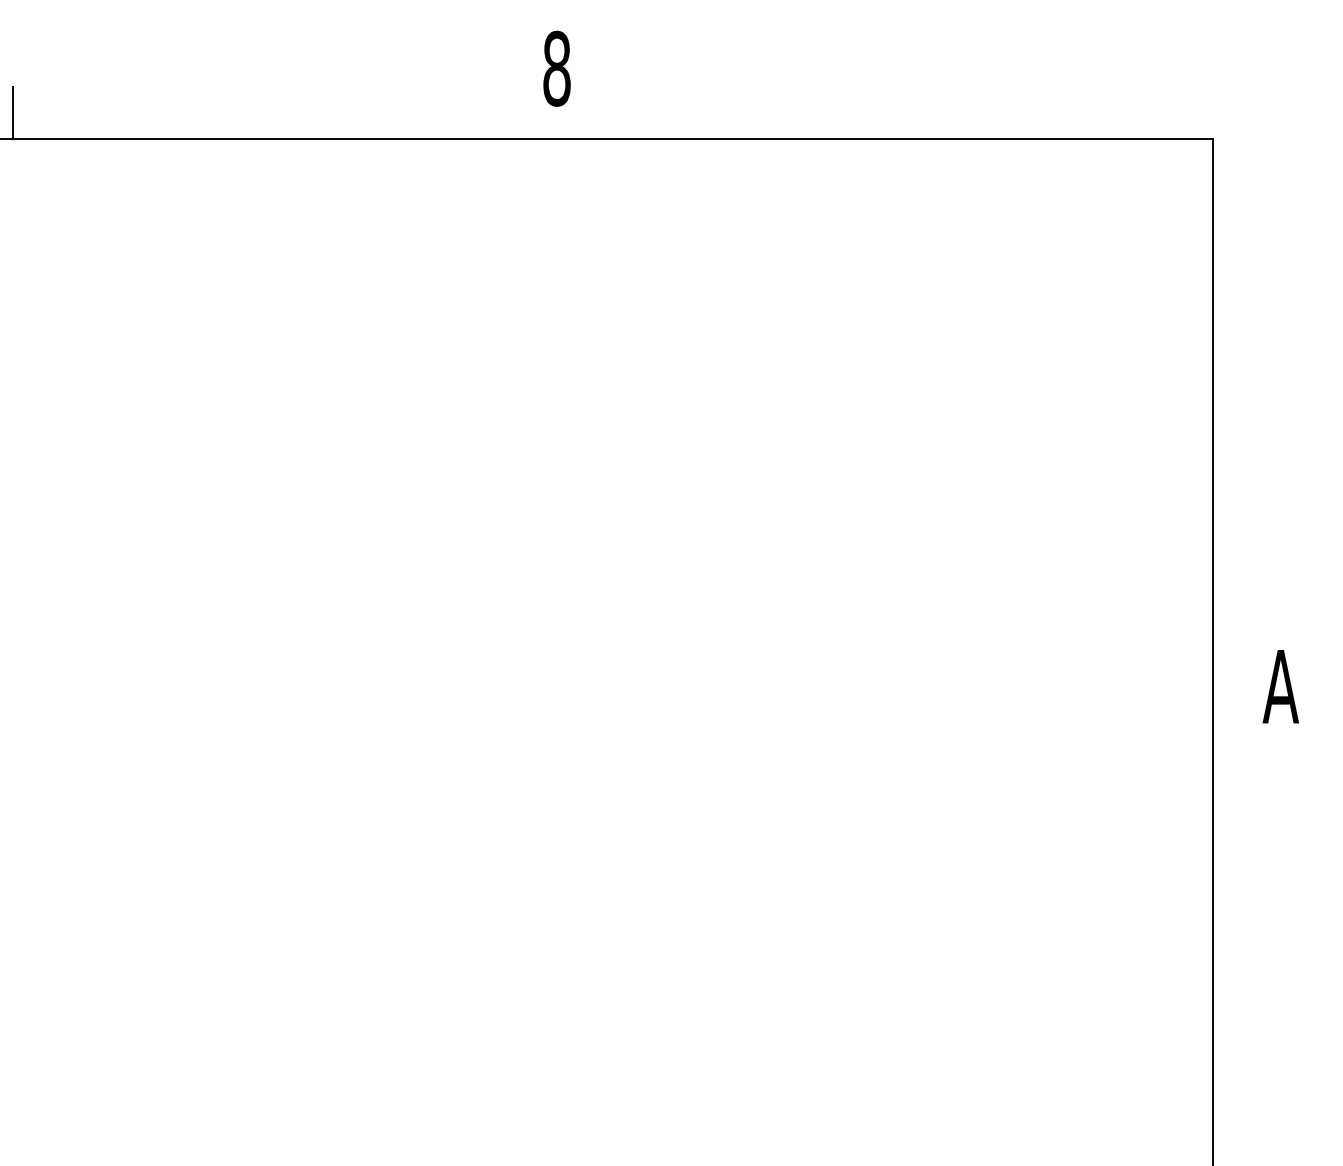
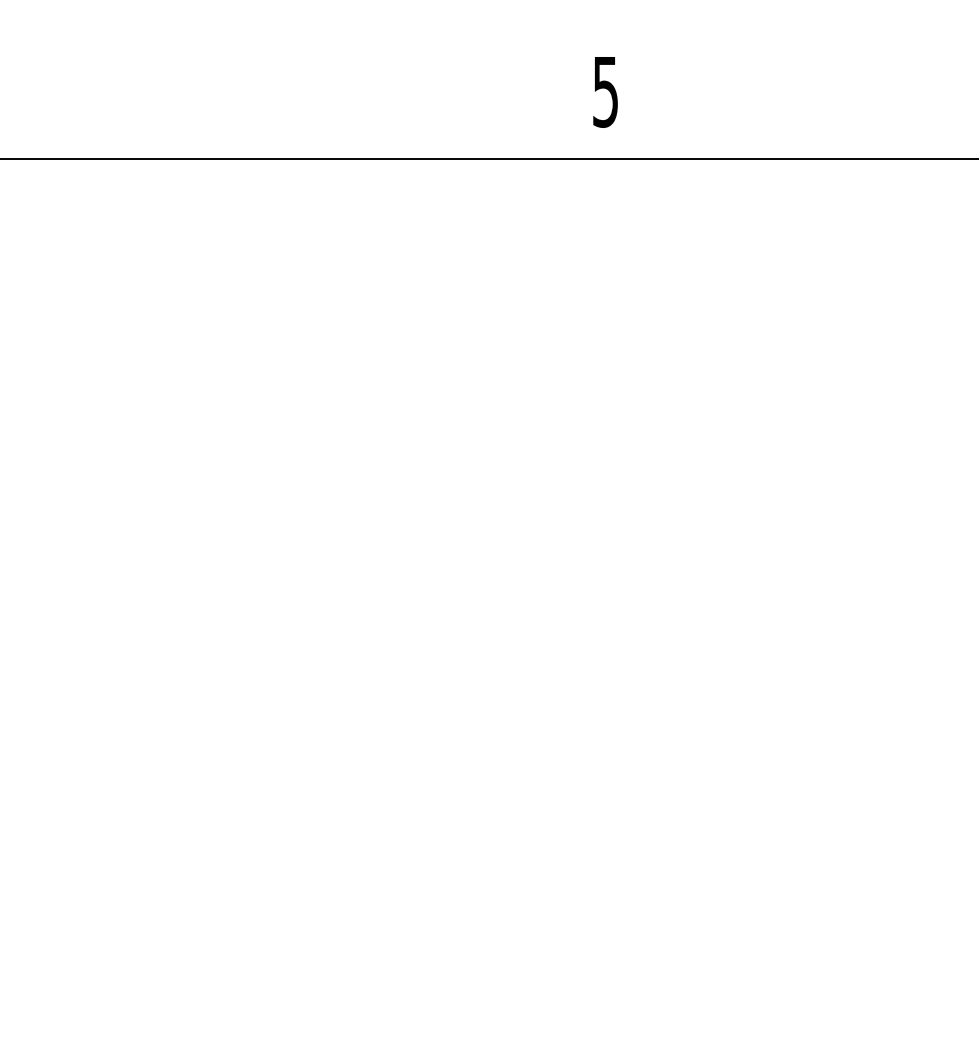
text: (556, 68) -> (605, 91), 8 -> 5
line: (13, 112) -> (89, 133), removed

